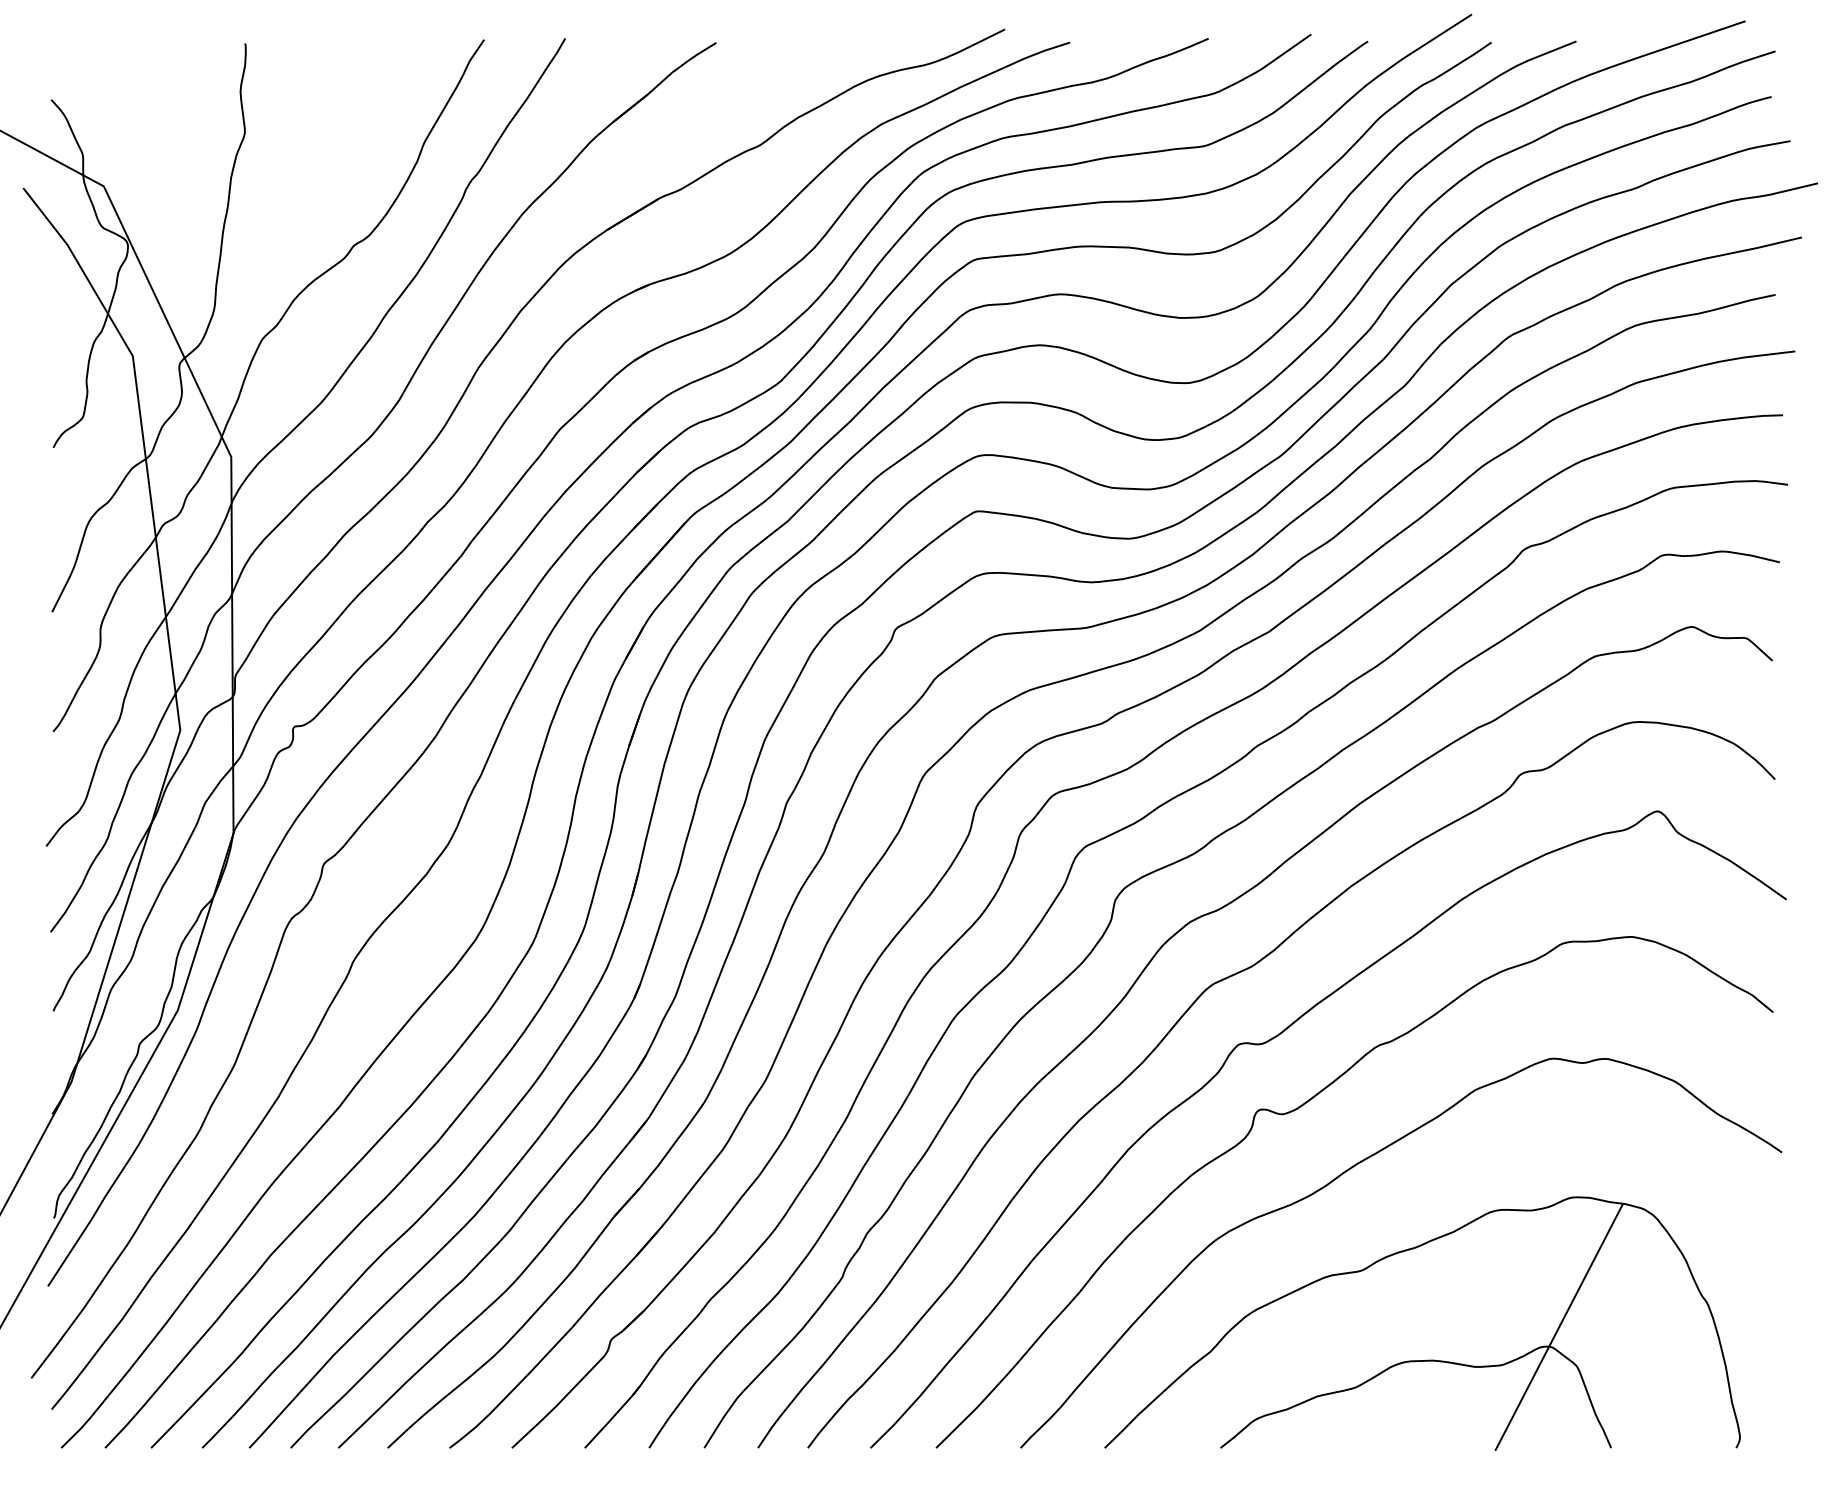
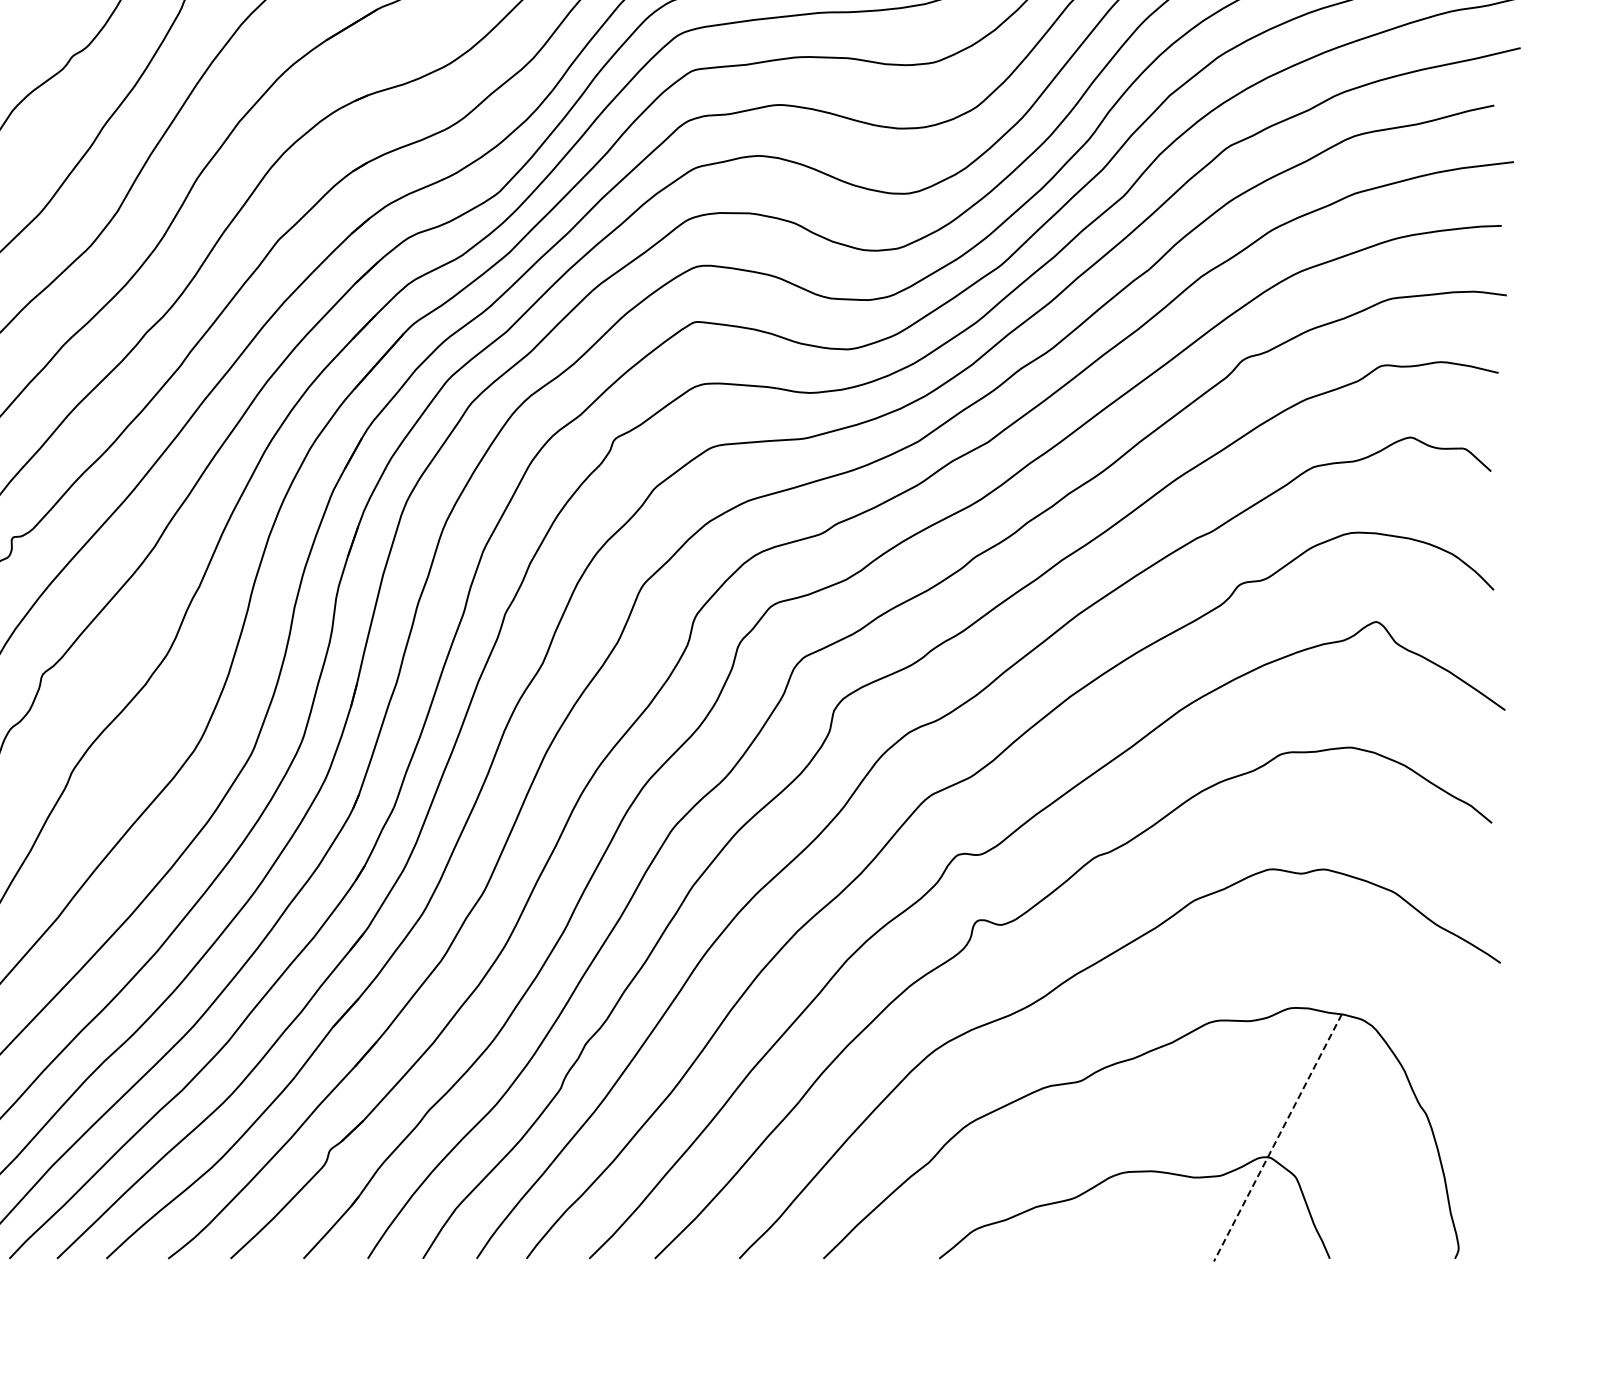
line: (1558, 1327) -> (1277, 1138), solid -> dashed

